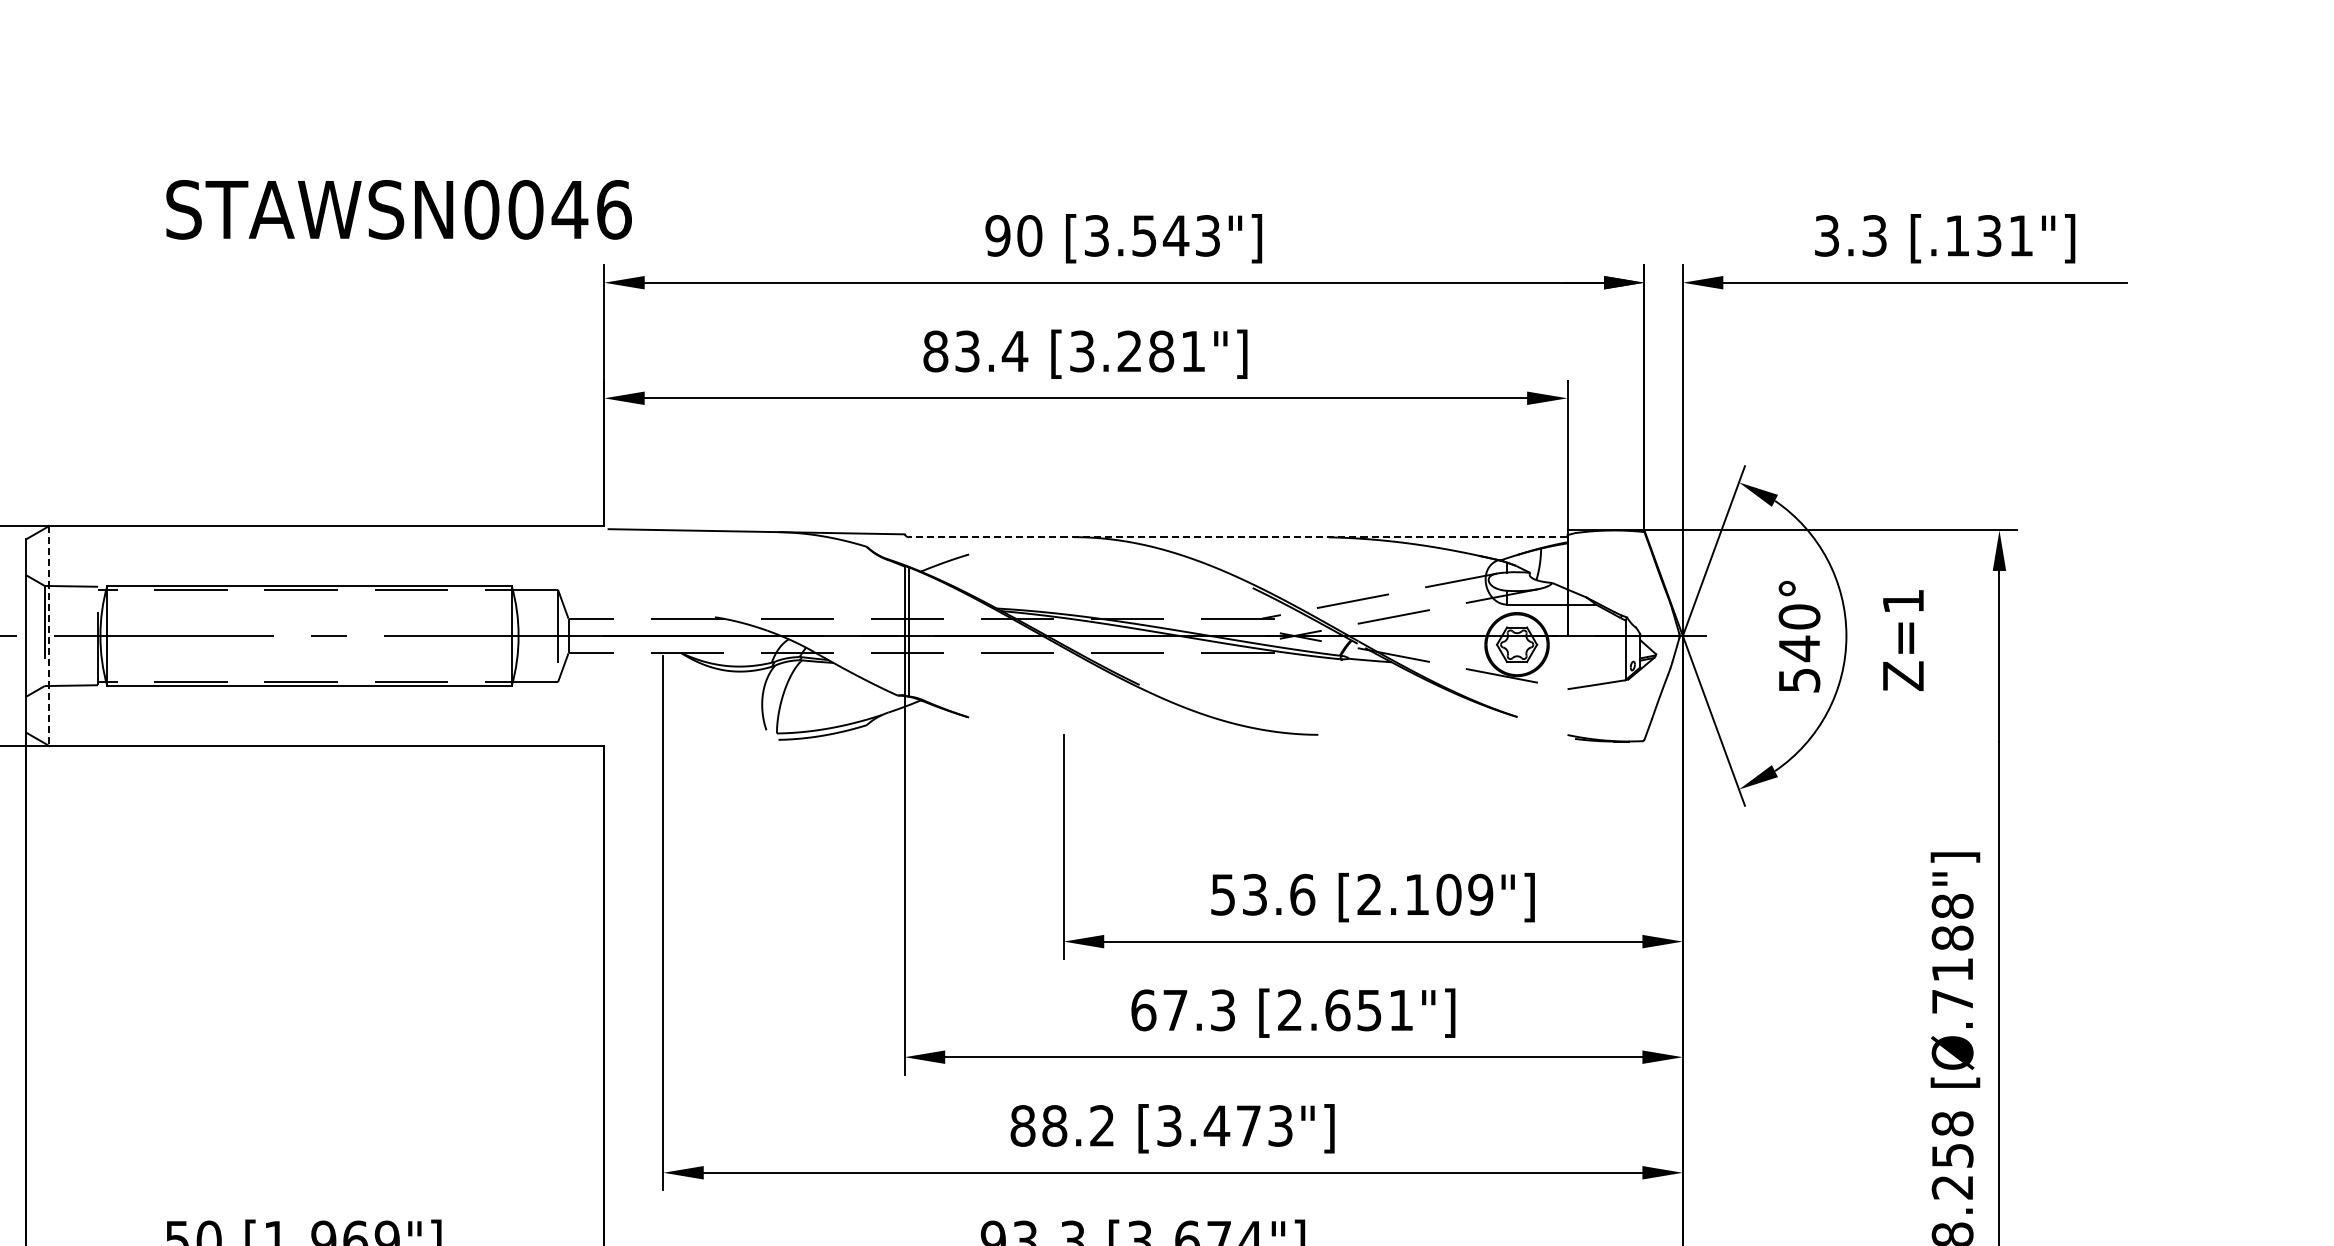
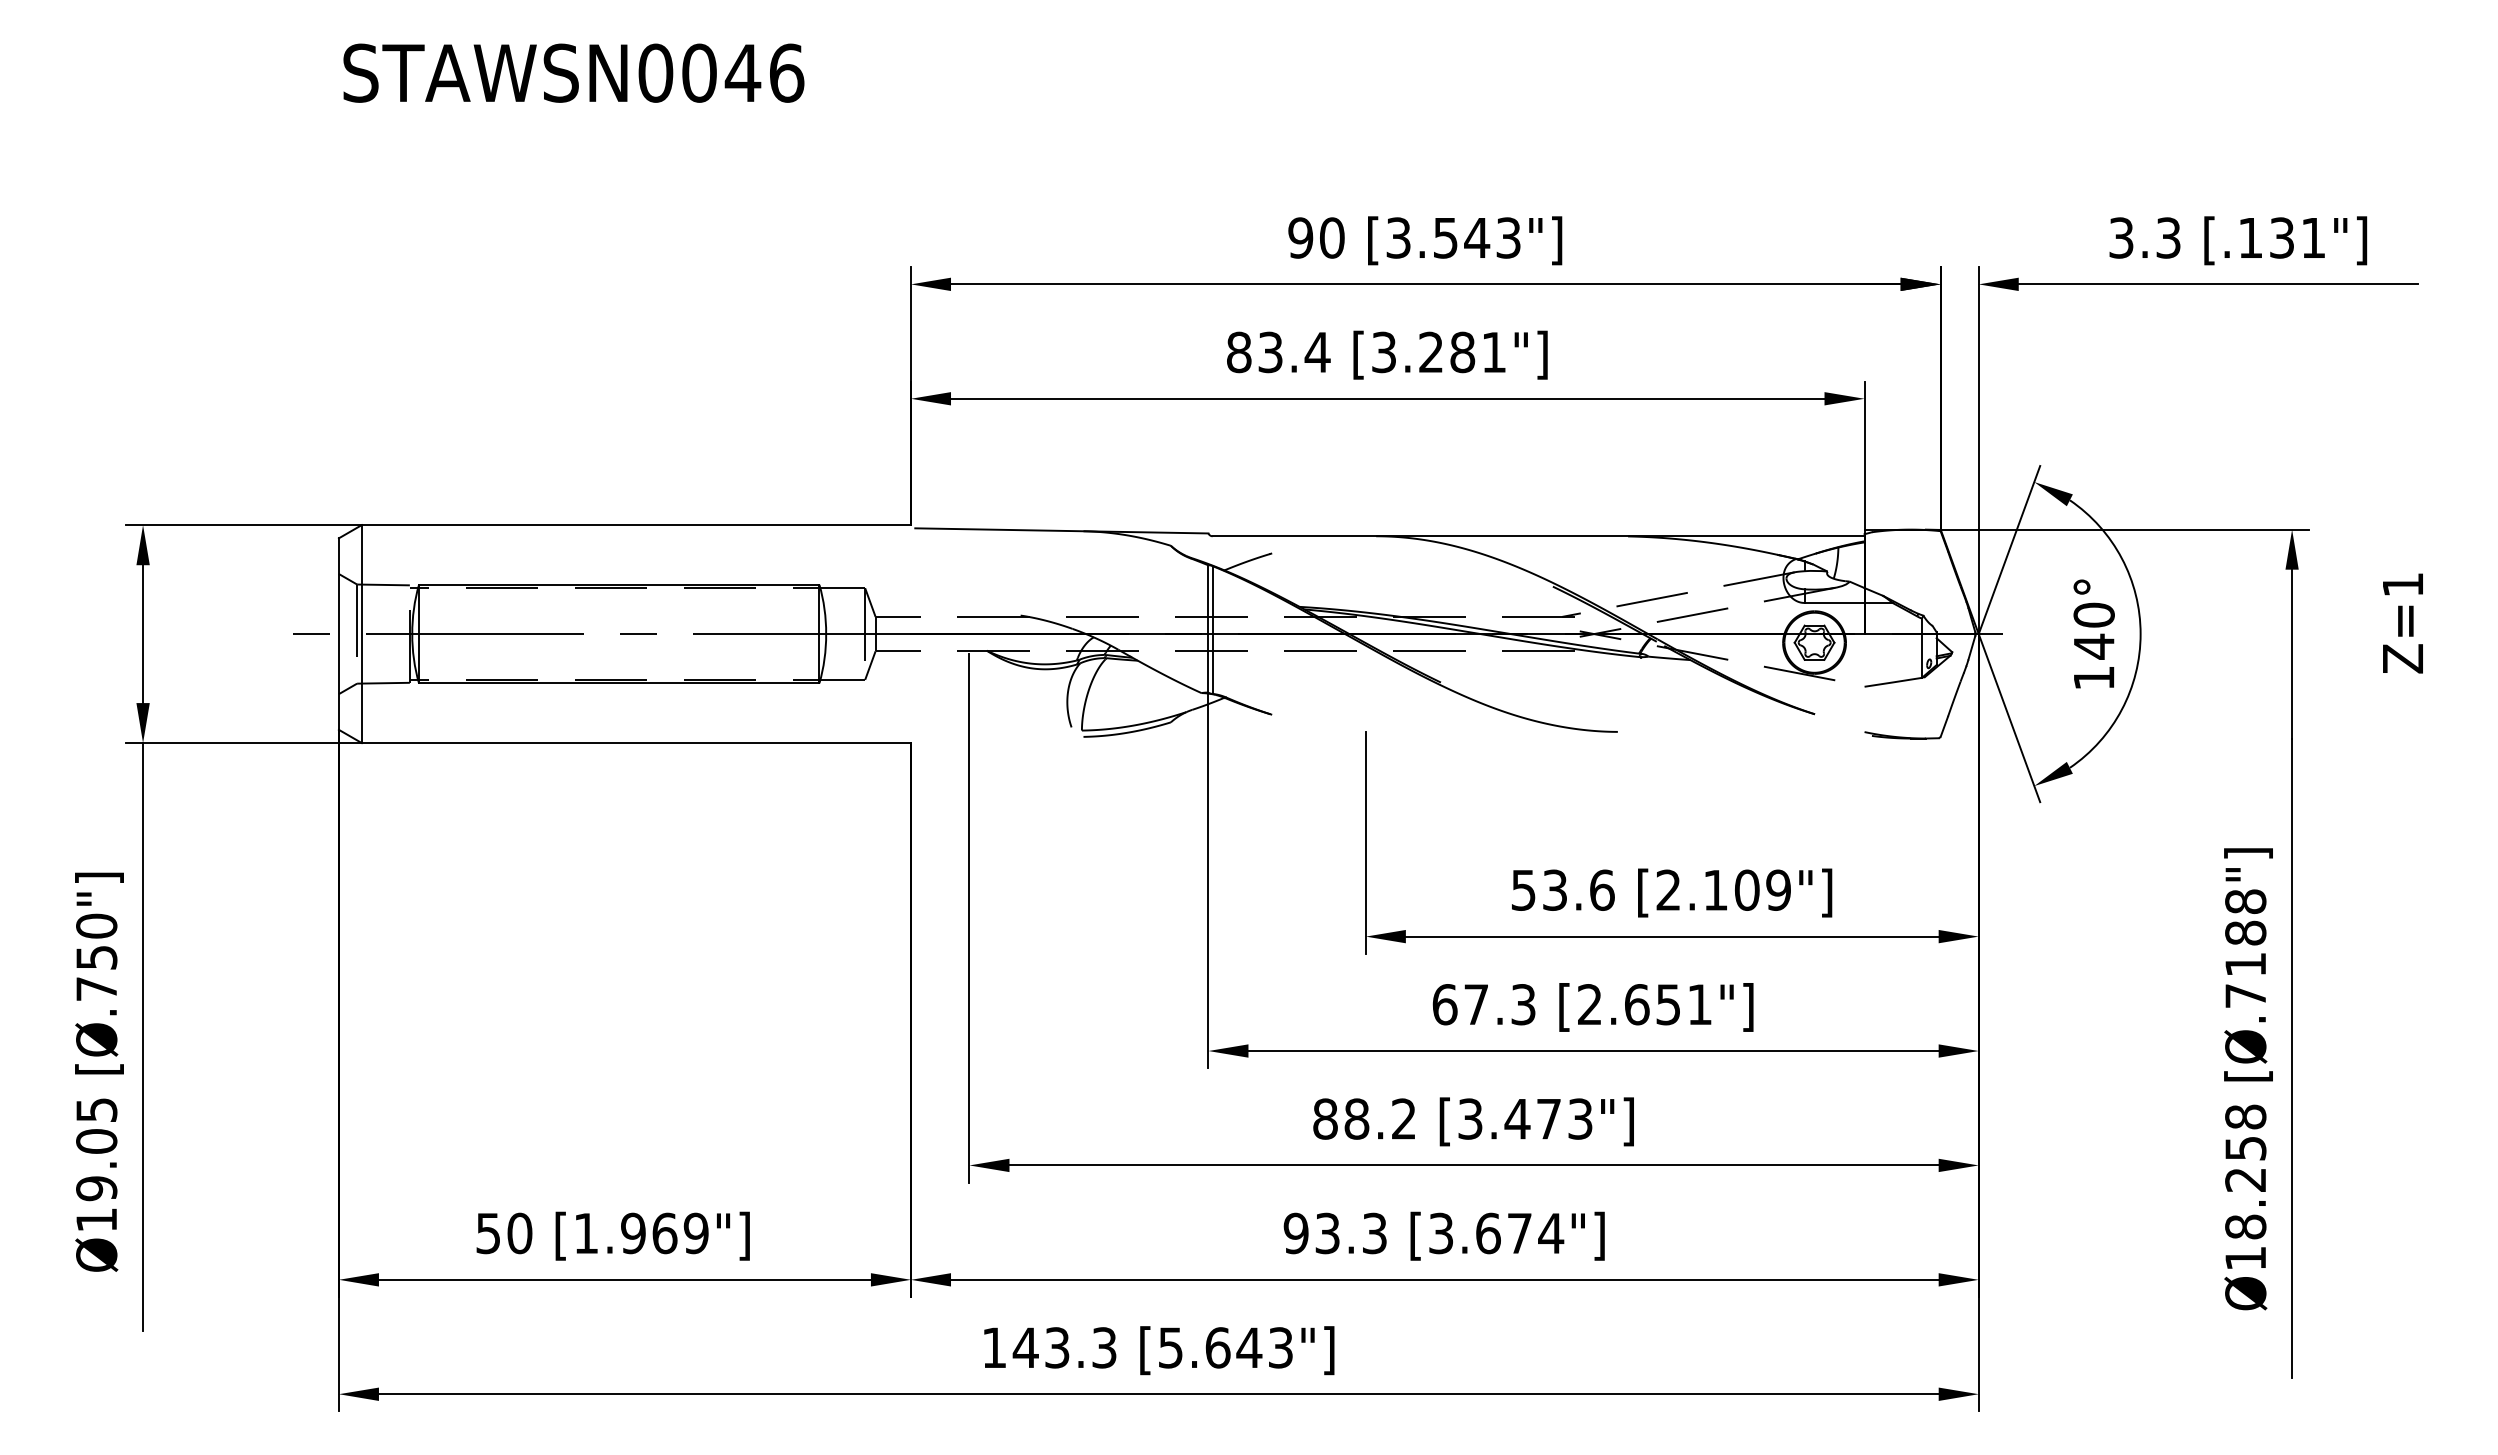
text: (398, 209) -> (573, 72), moved
line: (1238, 537) -> (1538, 536), dashed -> solid
line: (49, 636) -> (361, 634), dashed -> solid
text: (1902, 640) -> (2402, 623), moved
text: (1799, 679) -> (2094, 677), 540° -> 140°

